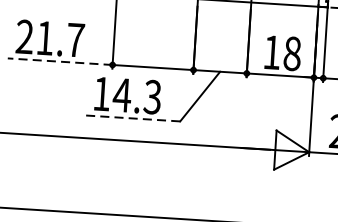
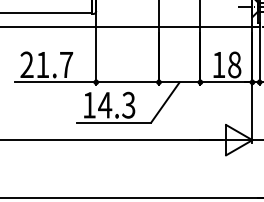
line: (60, 61) -> (55, 82), dashed -> solid
line: (132, 118) -> (114, 122), dashed -> solid

